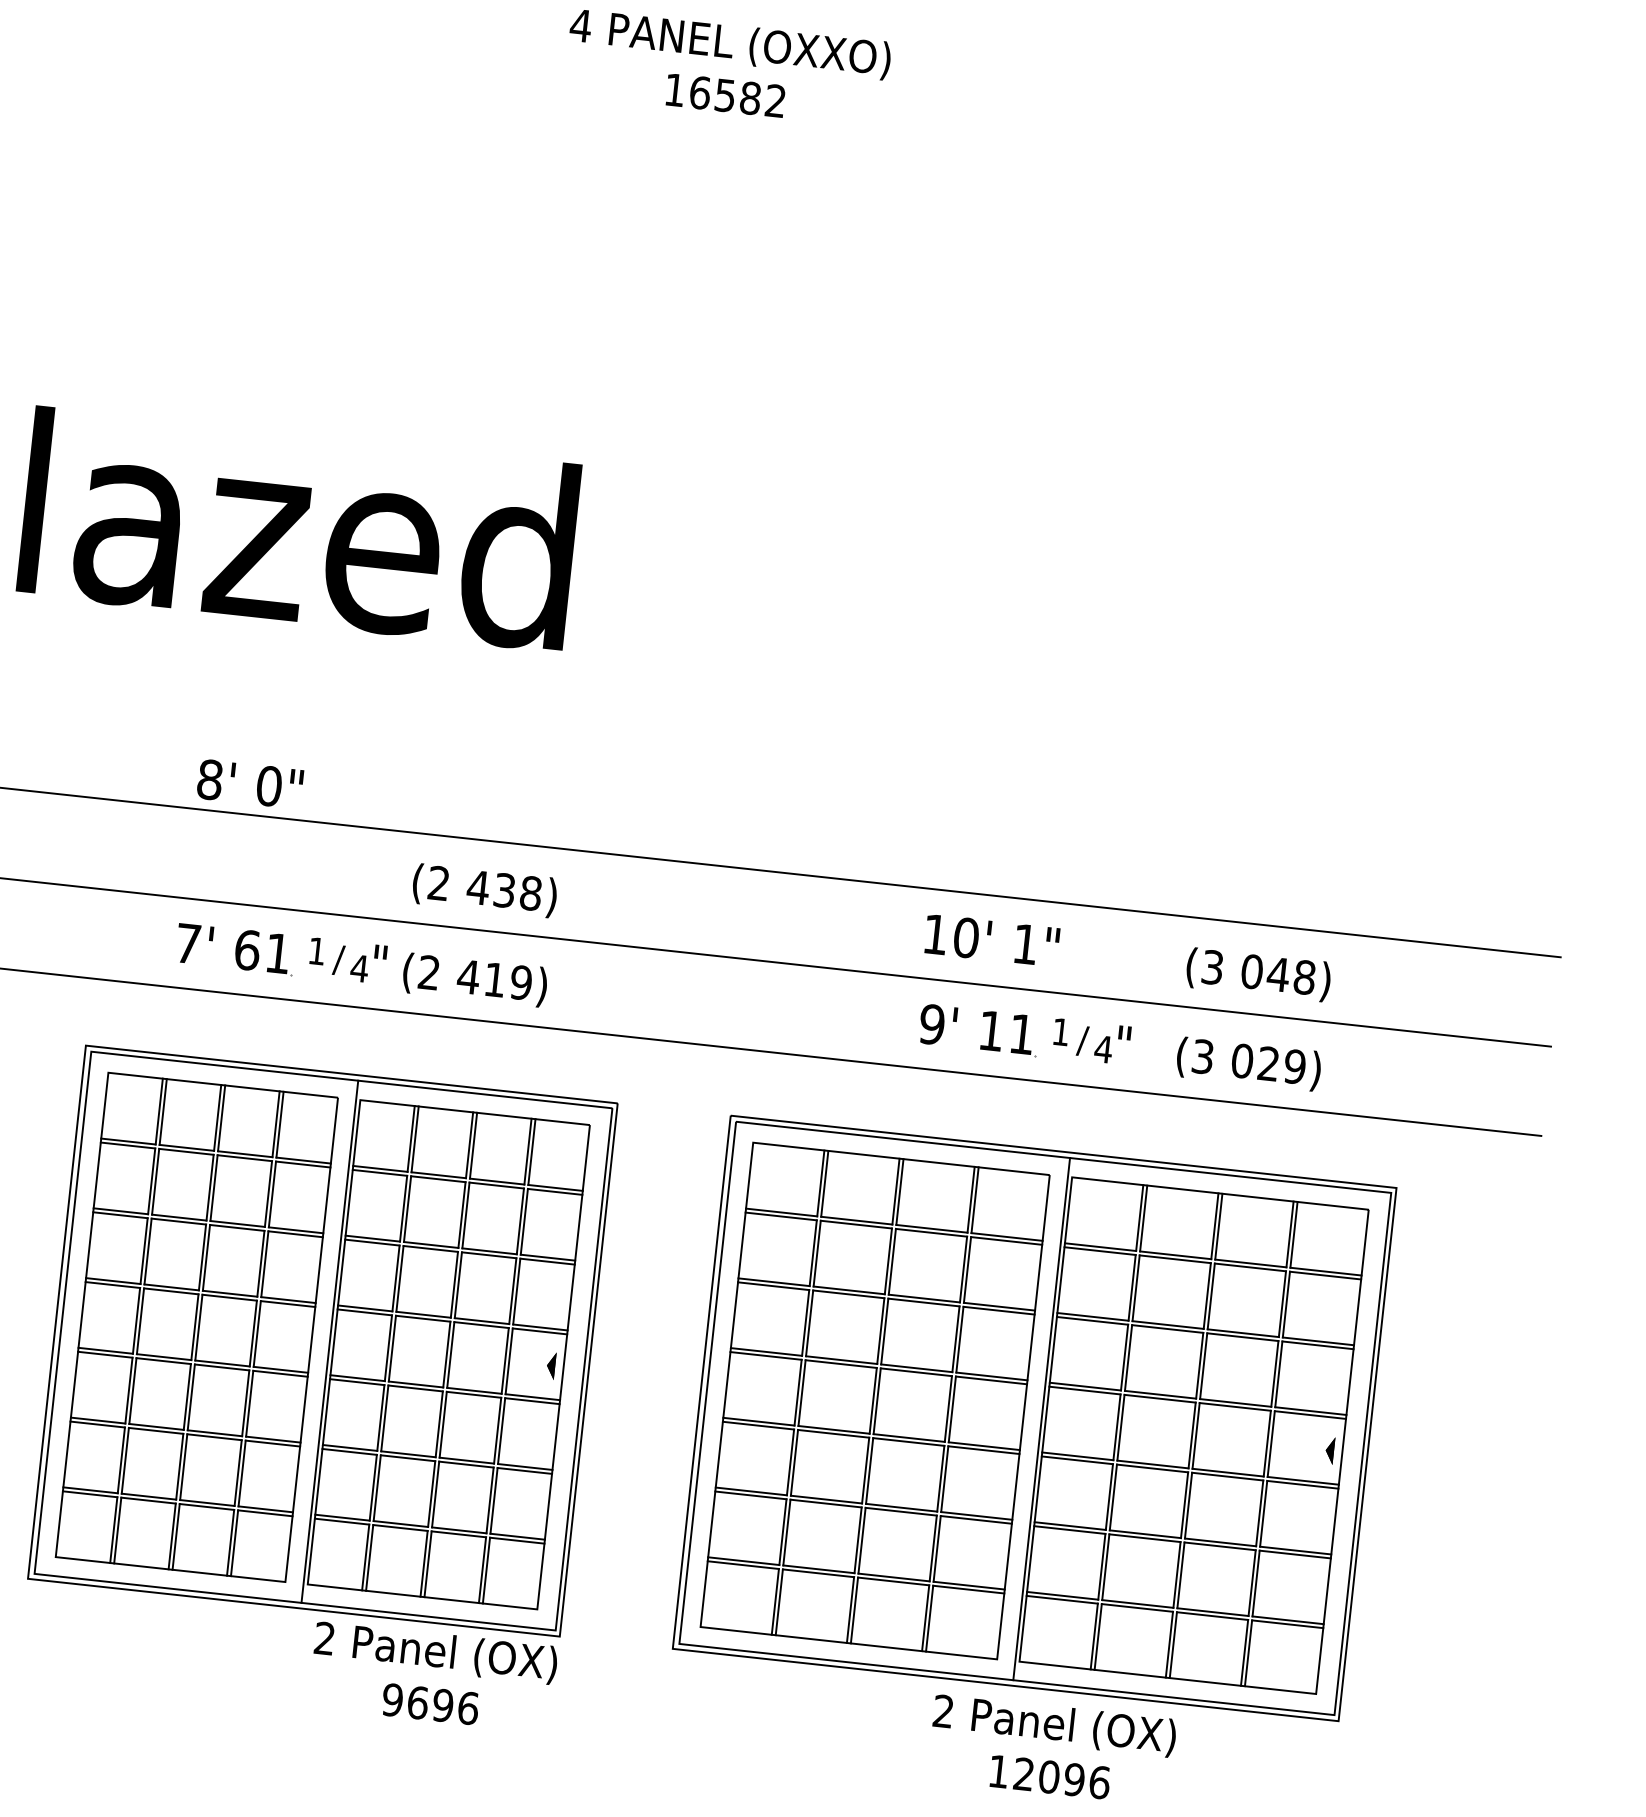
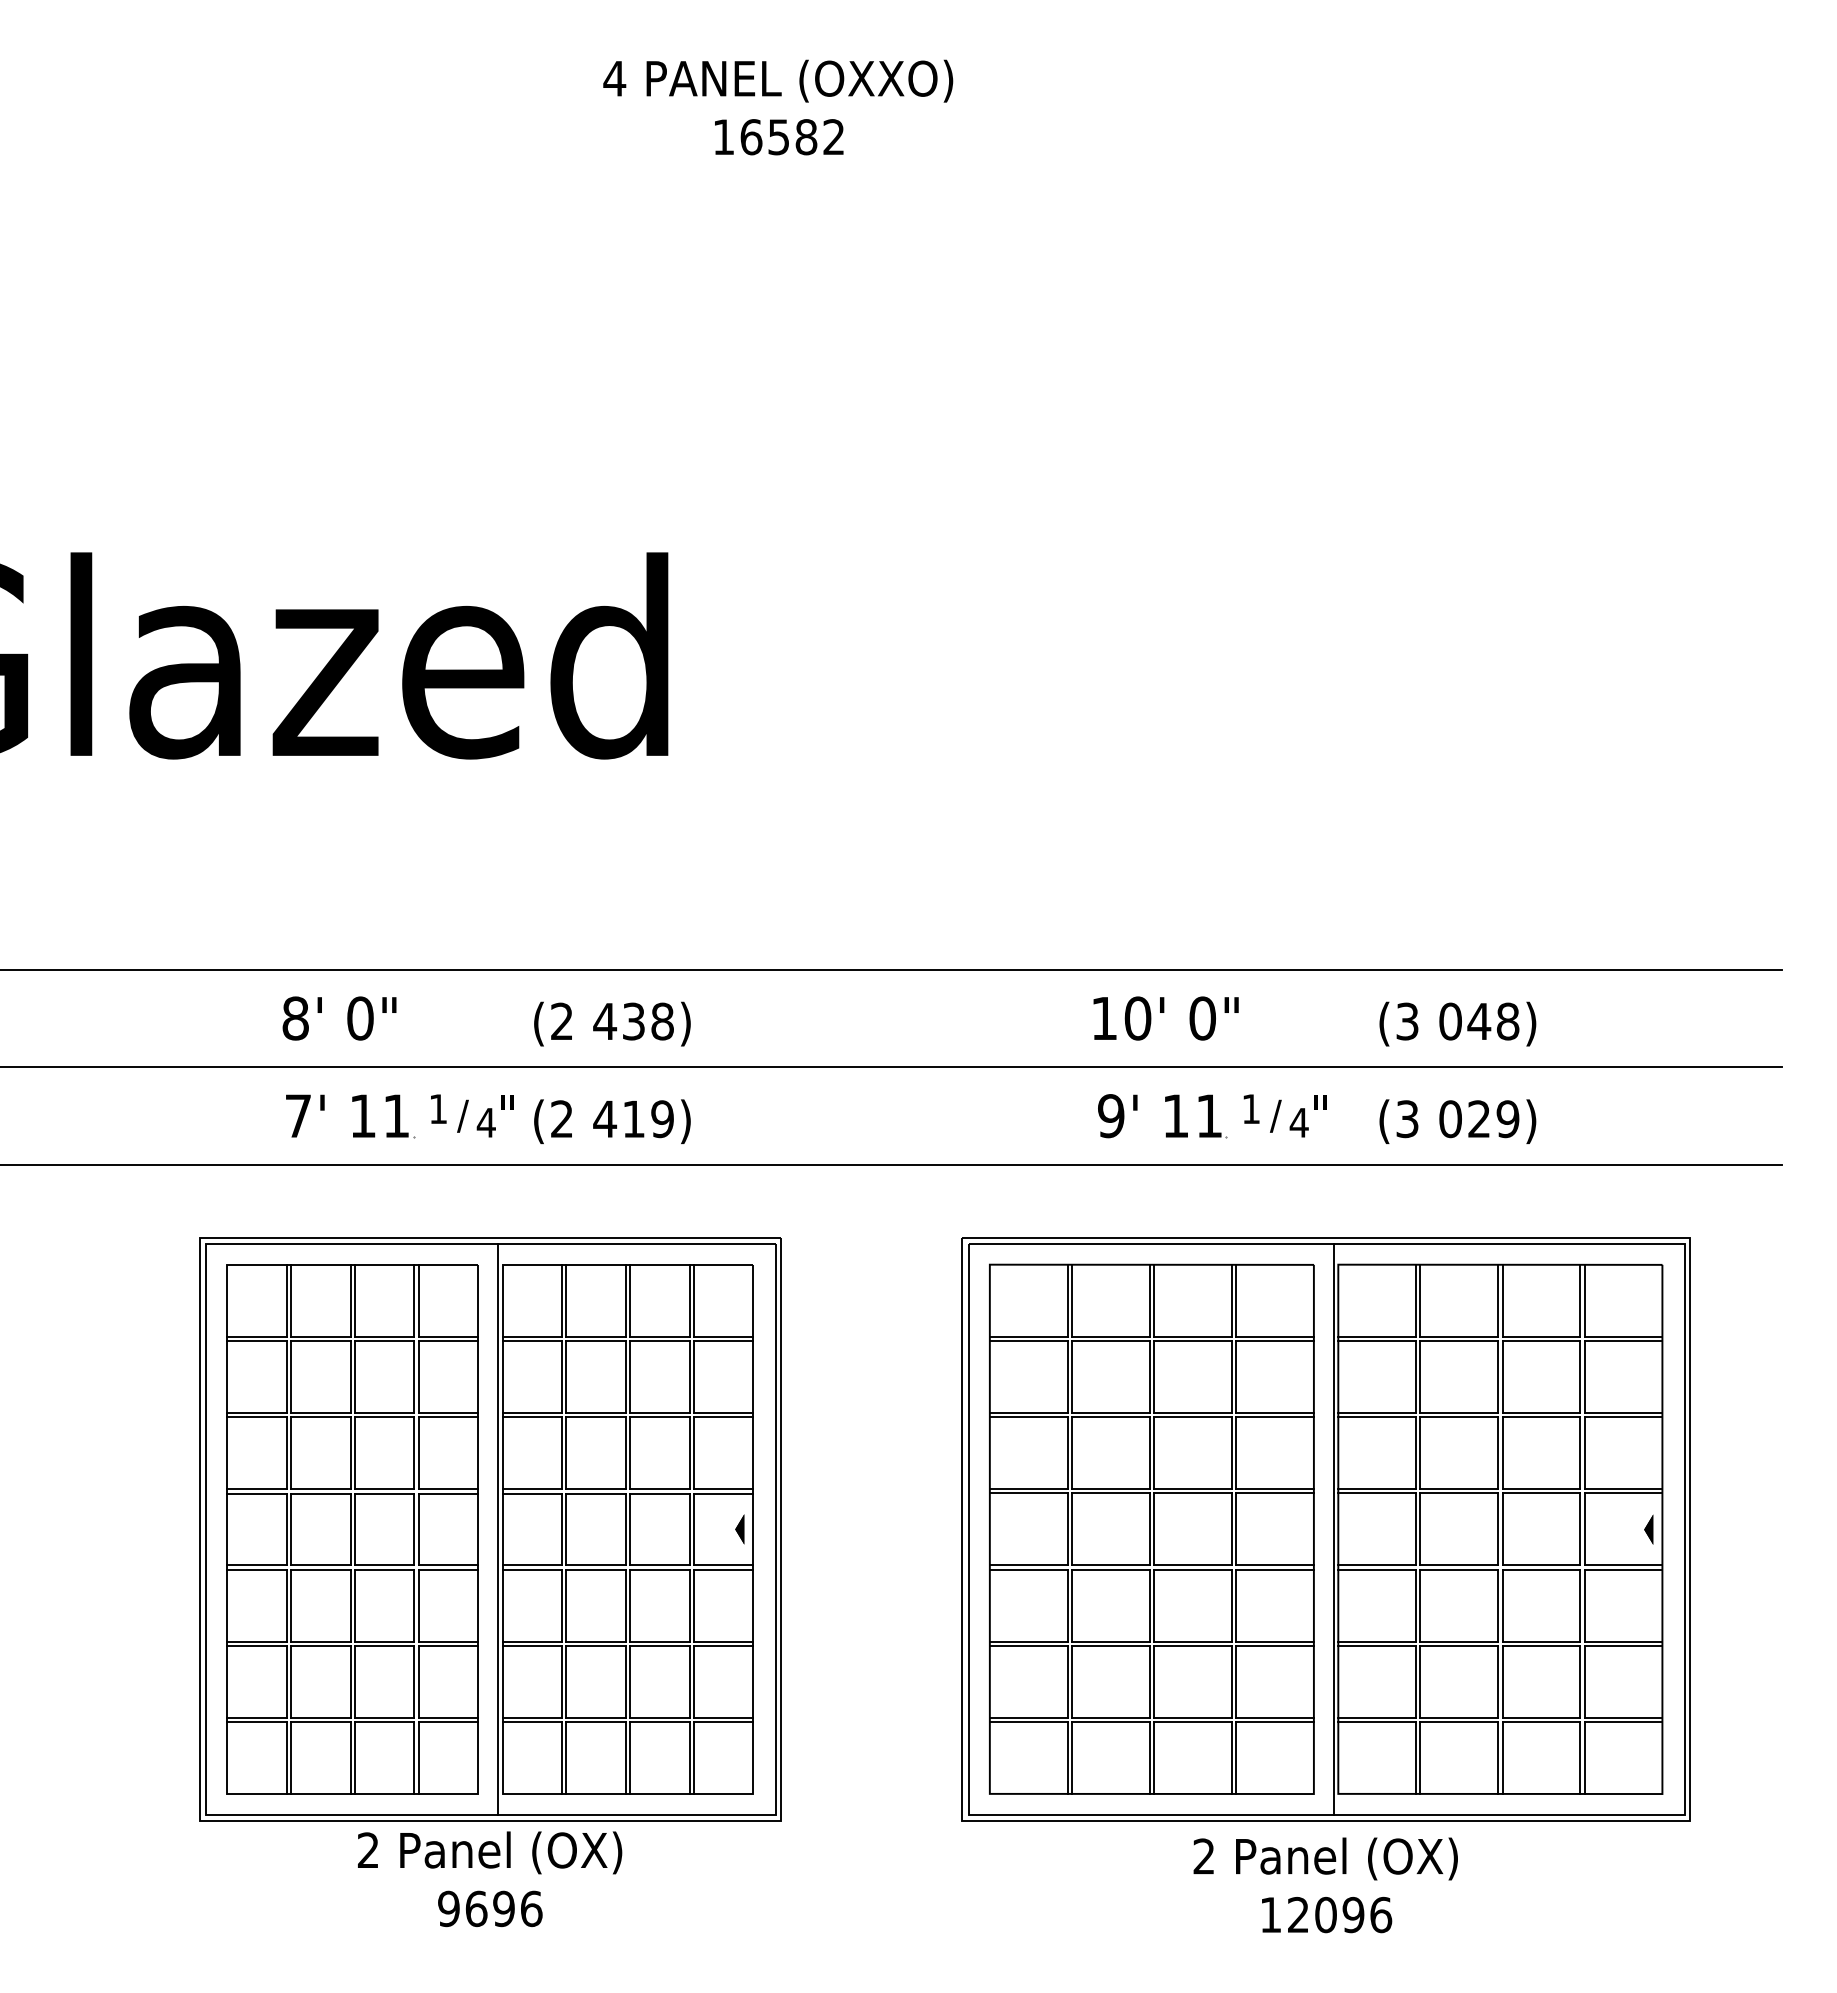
text: (250, 784) -> (339, 1018), moved
text: (1025, 944) -> (1202, 1018), 1" -> 0"
text: (247, 950) -> (363, 1116), 61 -> 11
part: (1034, 1418) -> (1325, 1529), moved
text: (433, 1677) -> (490, 1879), moved

